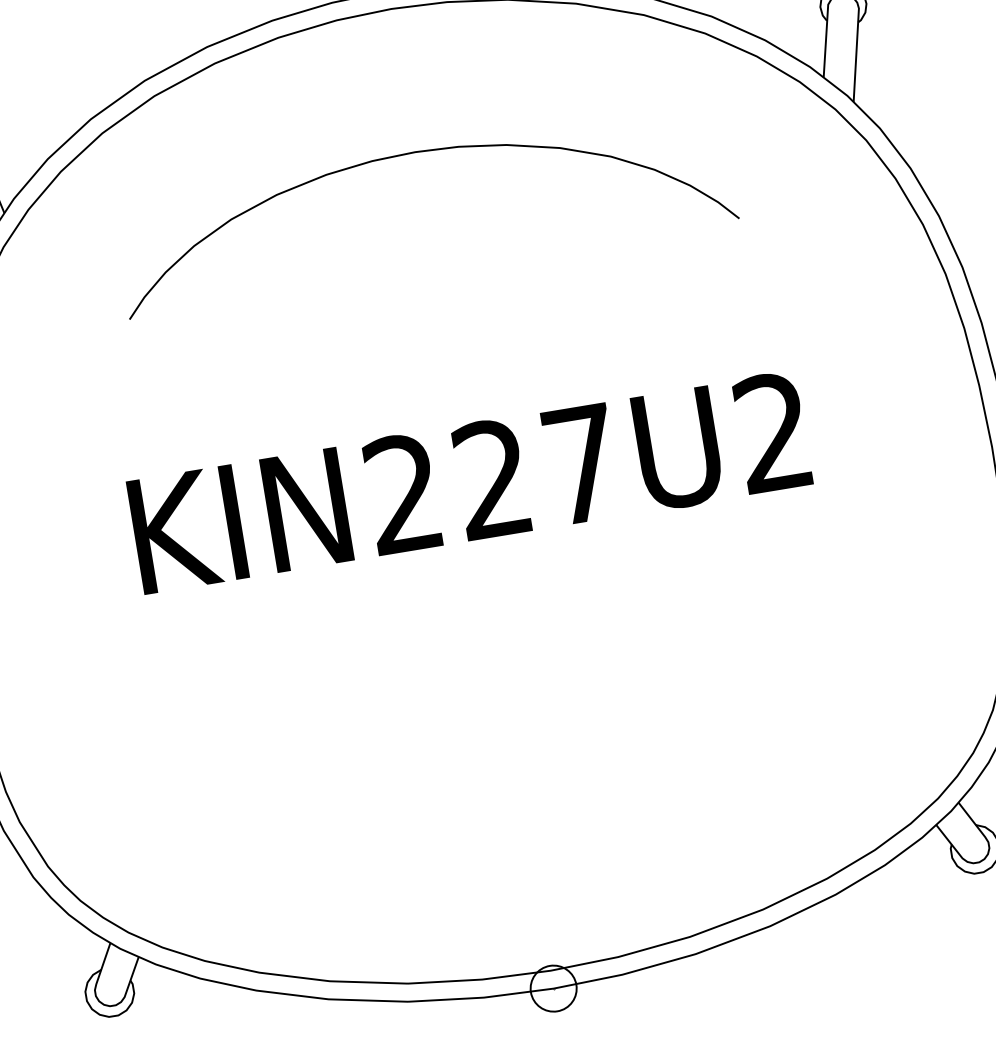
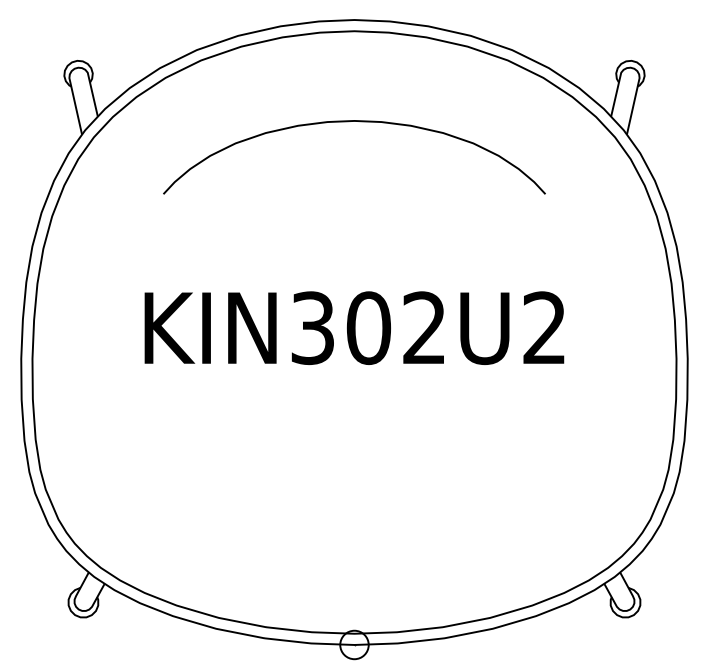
text: (492, 479) -> (368, 328), KIN227U2 -> KIN302U2

